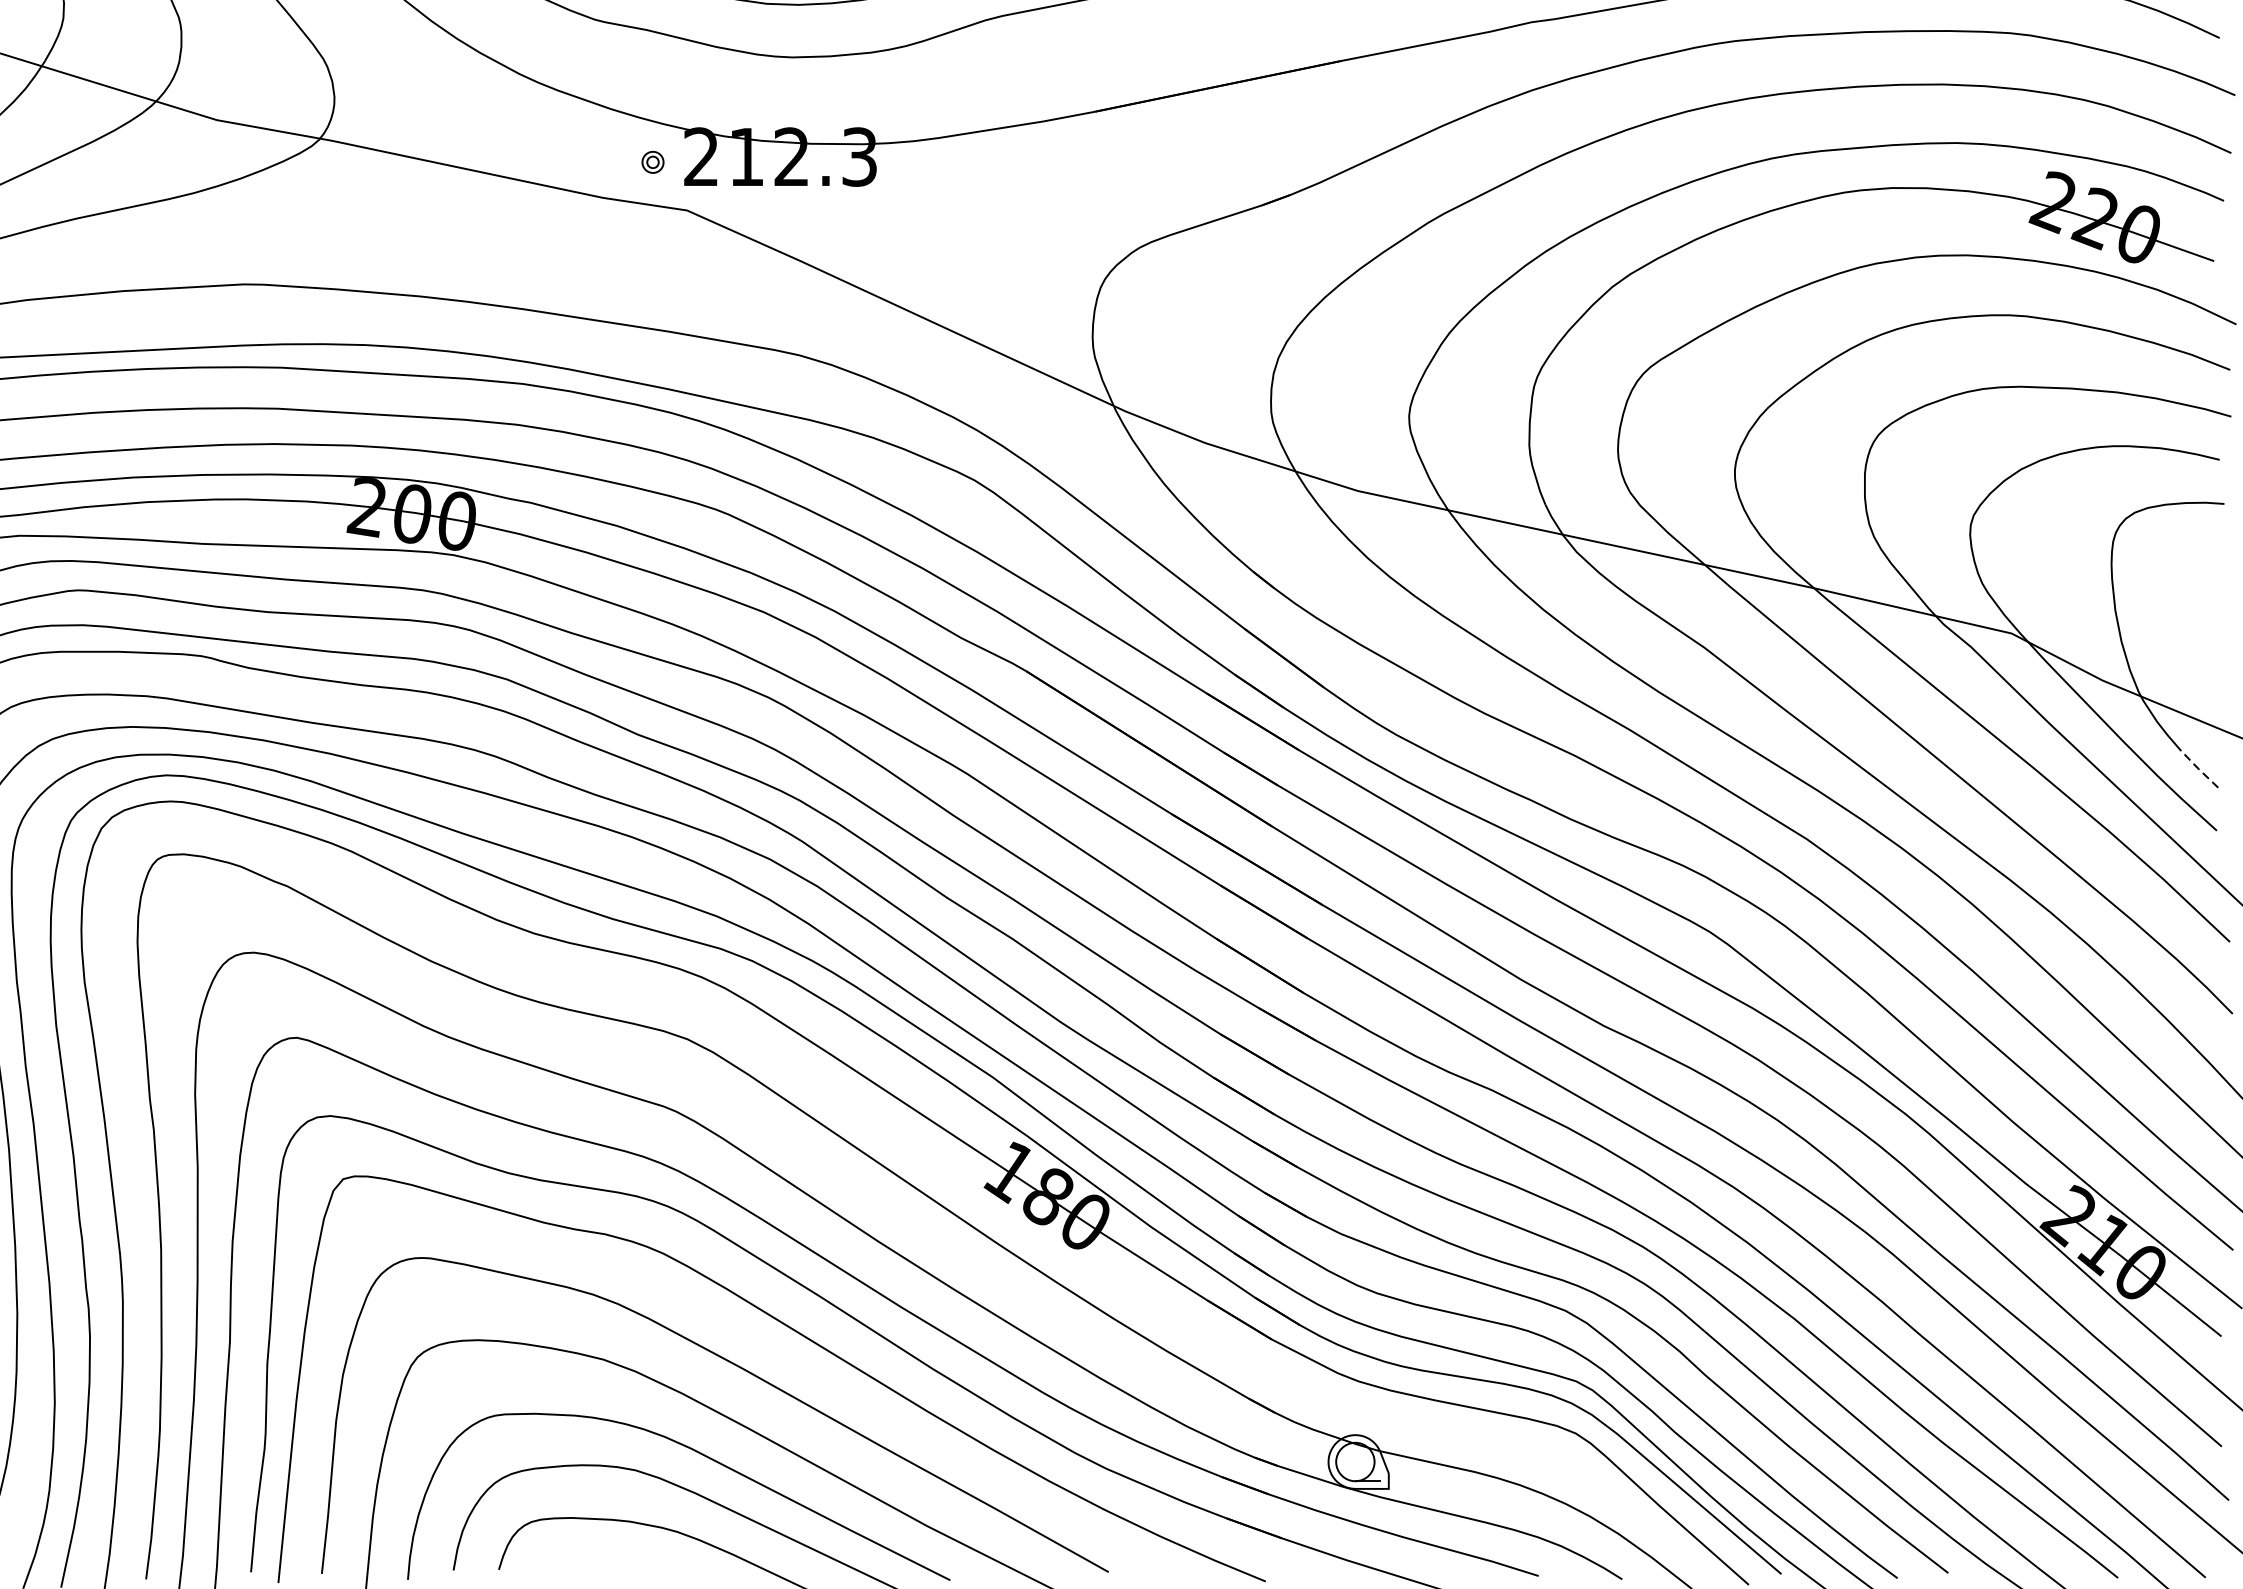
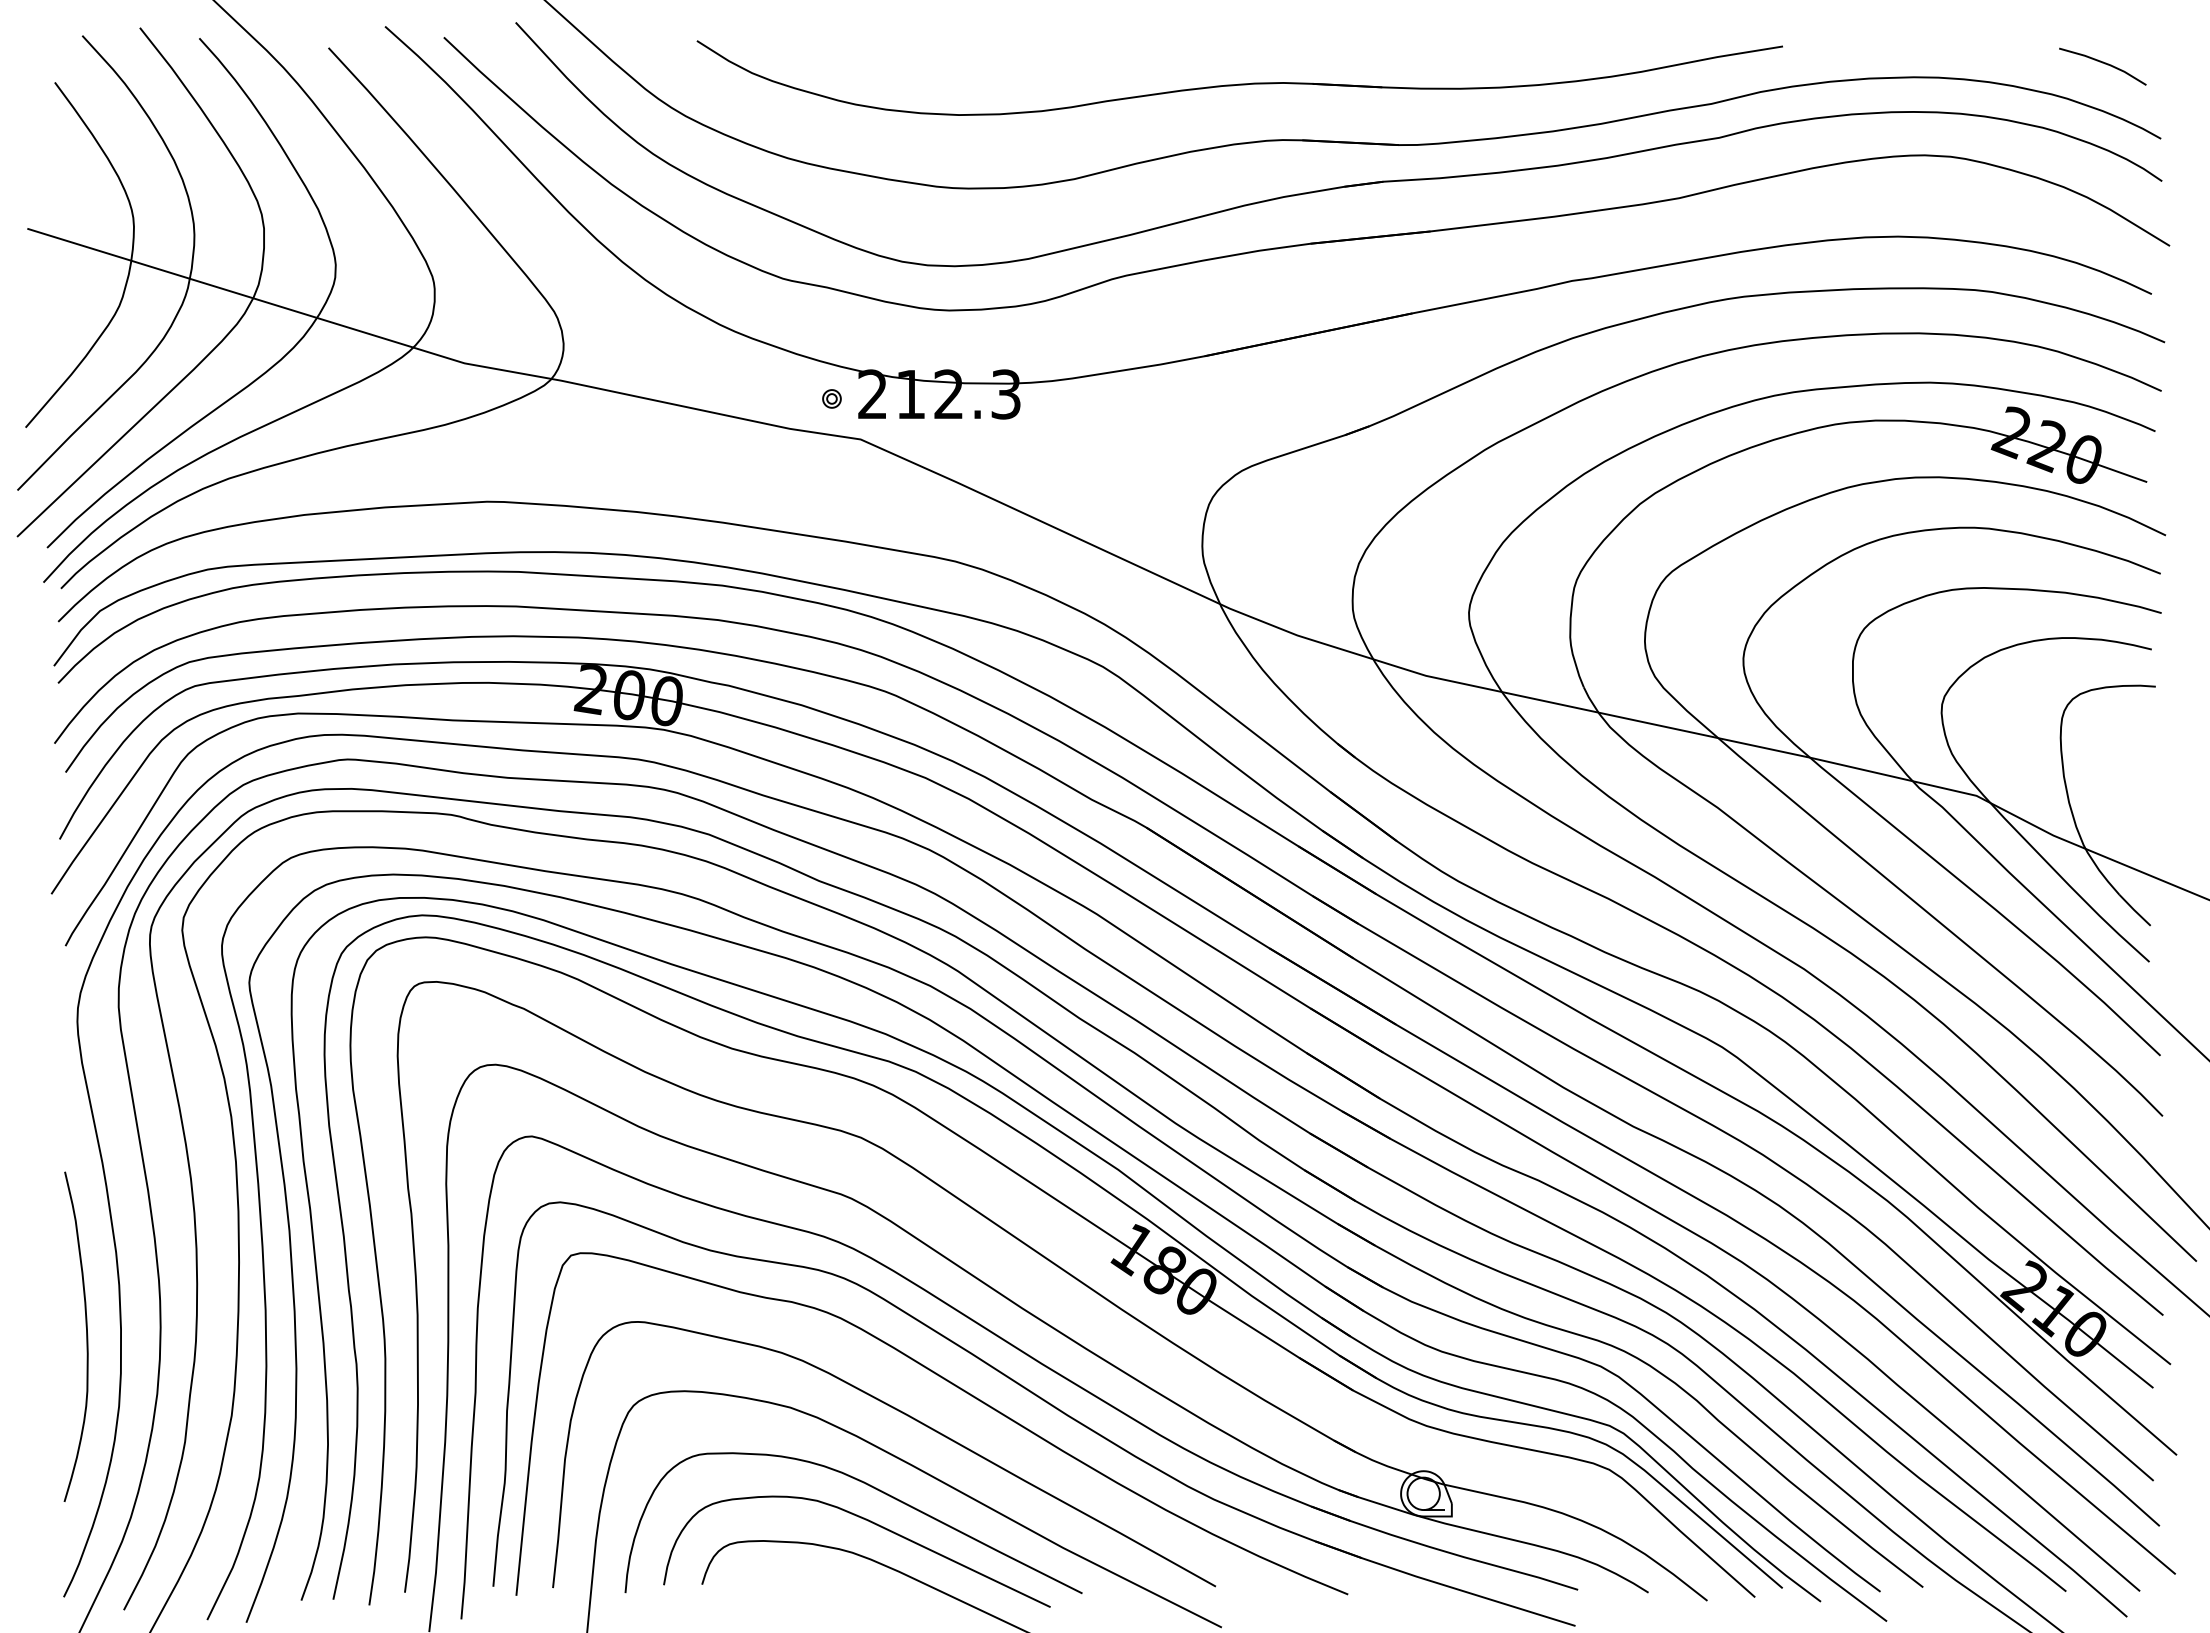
line: (2199, 769) -> (2134, 910), dashed -> solid

